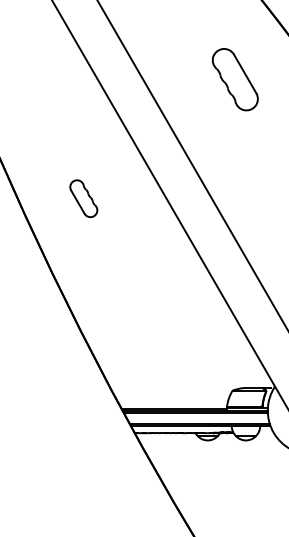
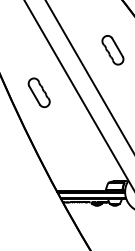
part: (234, 80) -> (112, 50), moved
part: (82, 197) -> (38, 92), size x1.67

